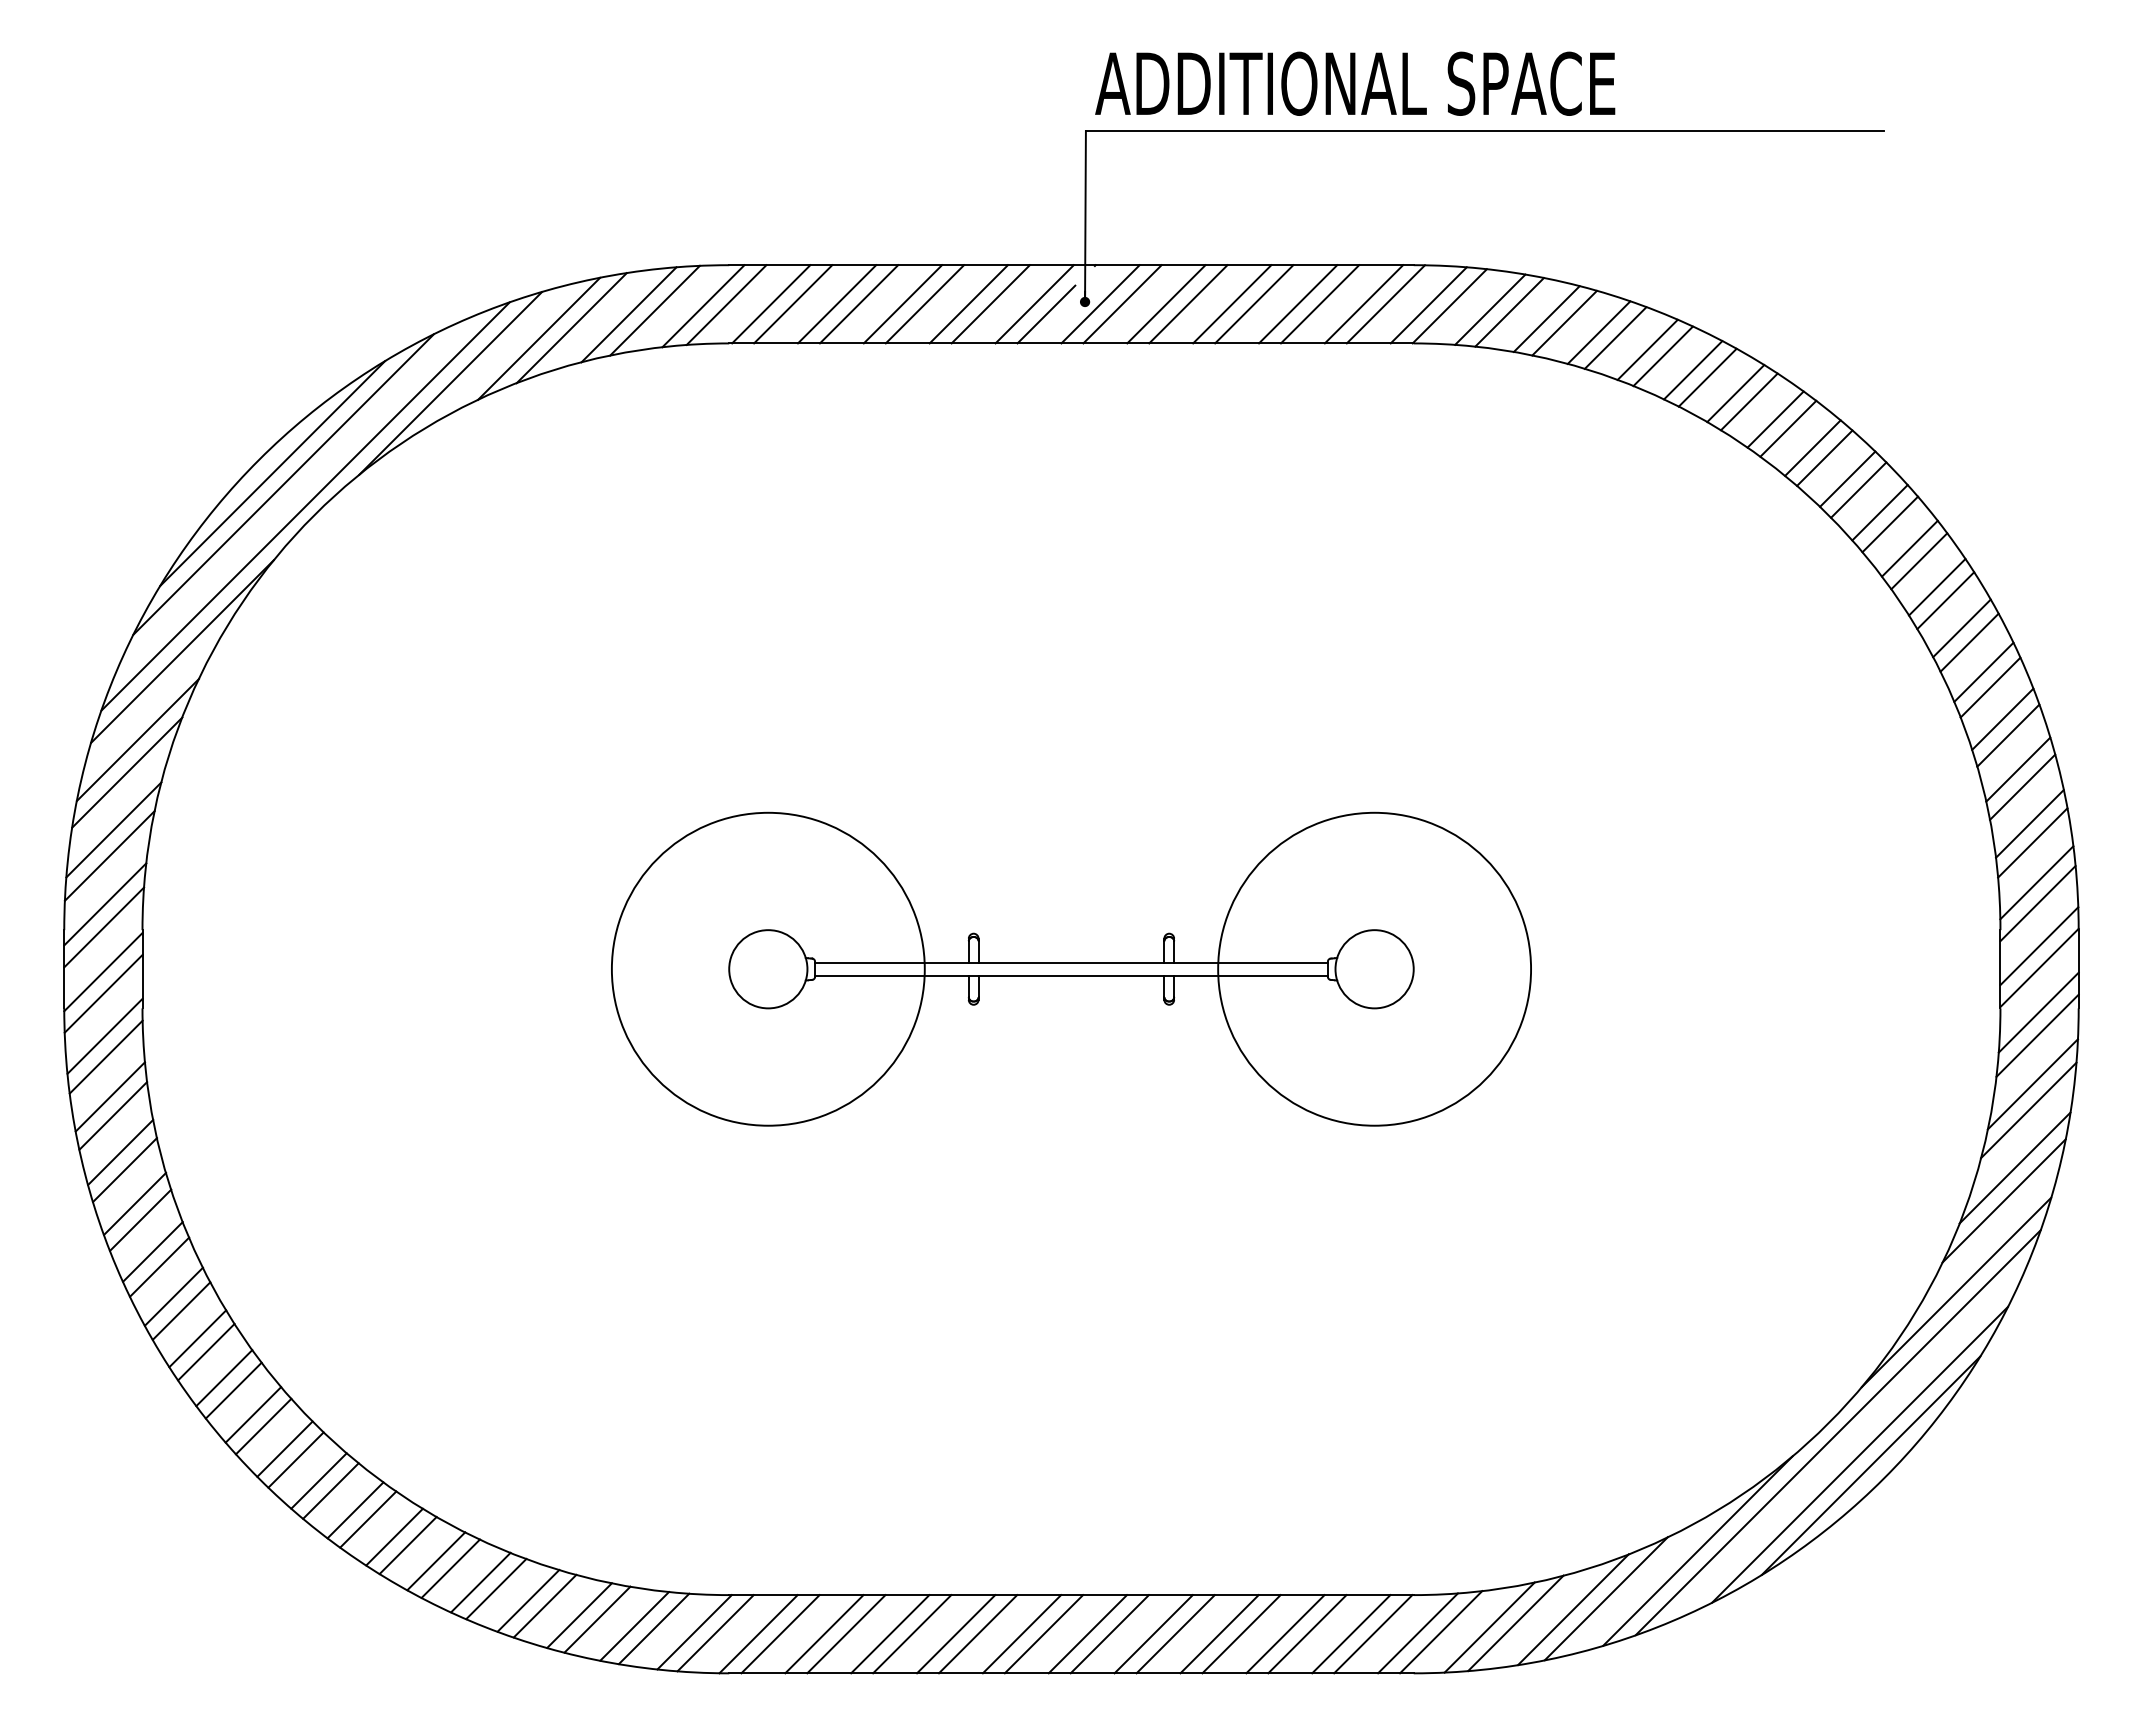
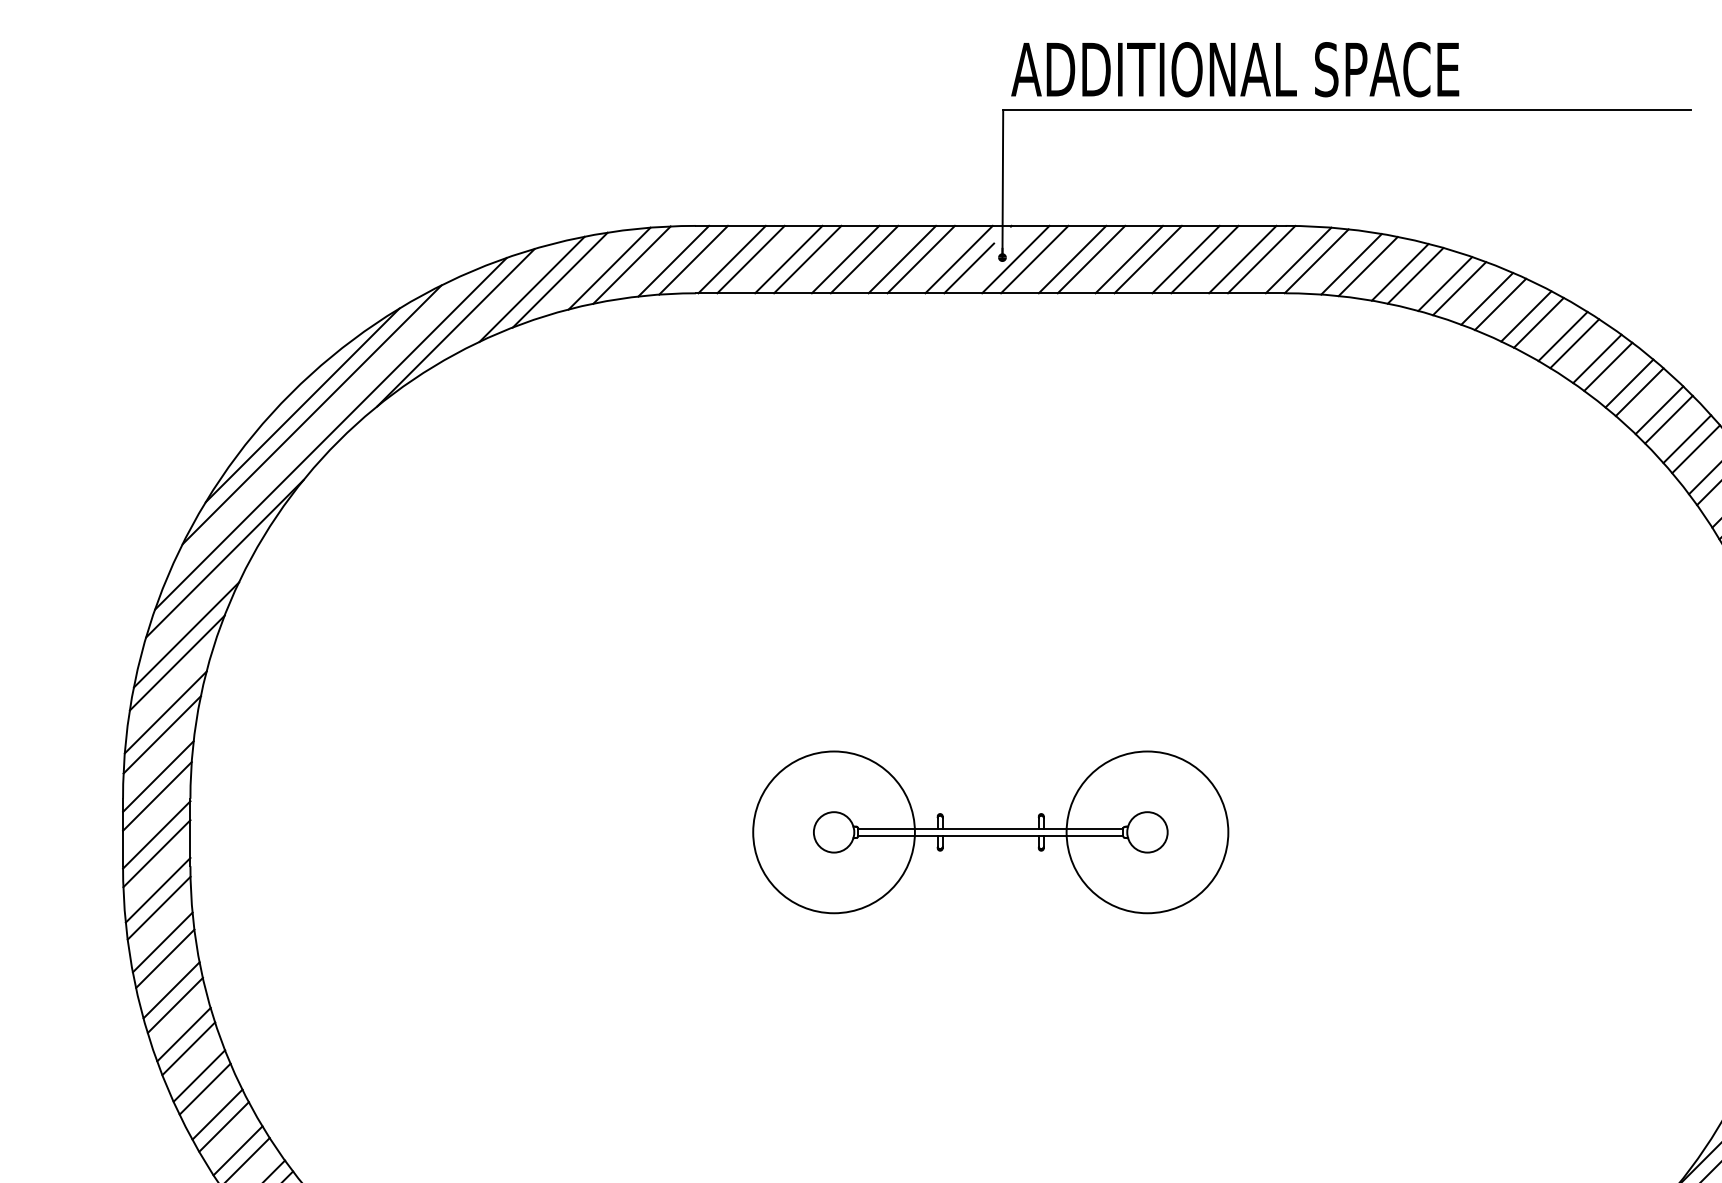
part: (1071, 968) -> (990, 831), size x0.6

